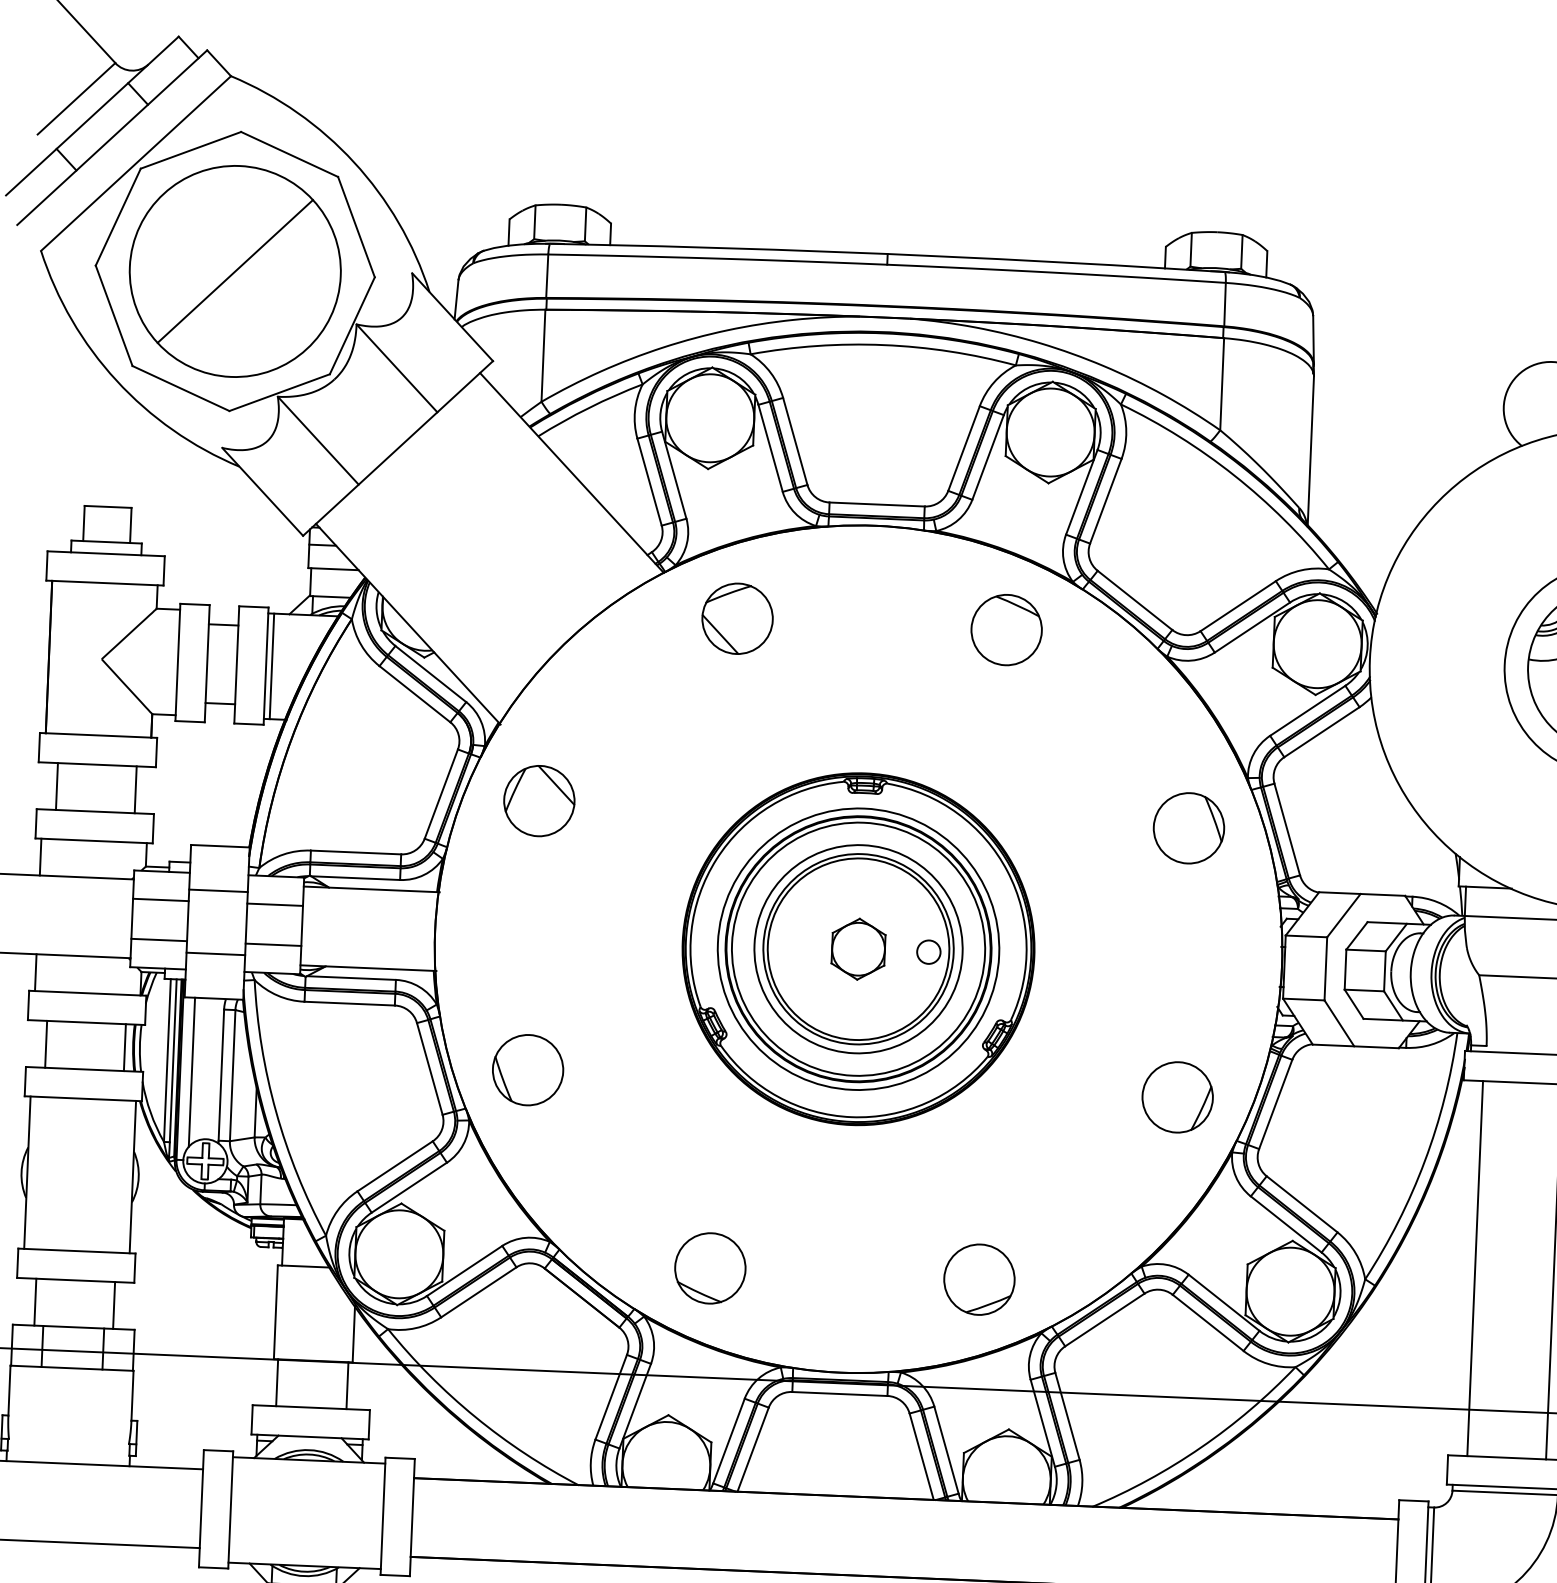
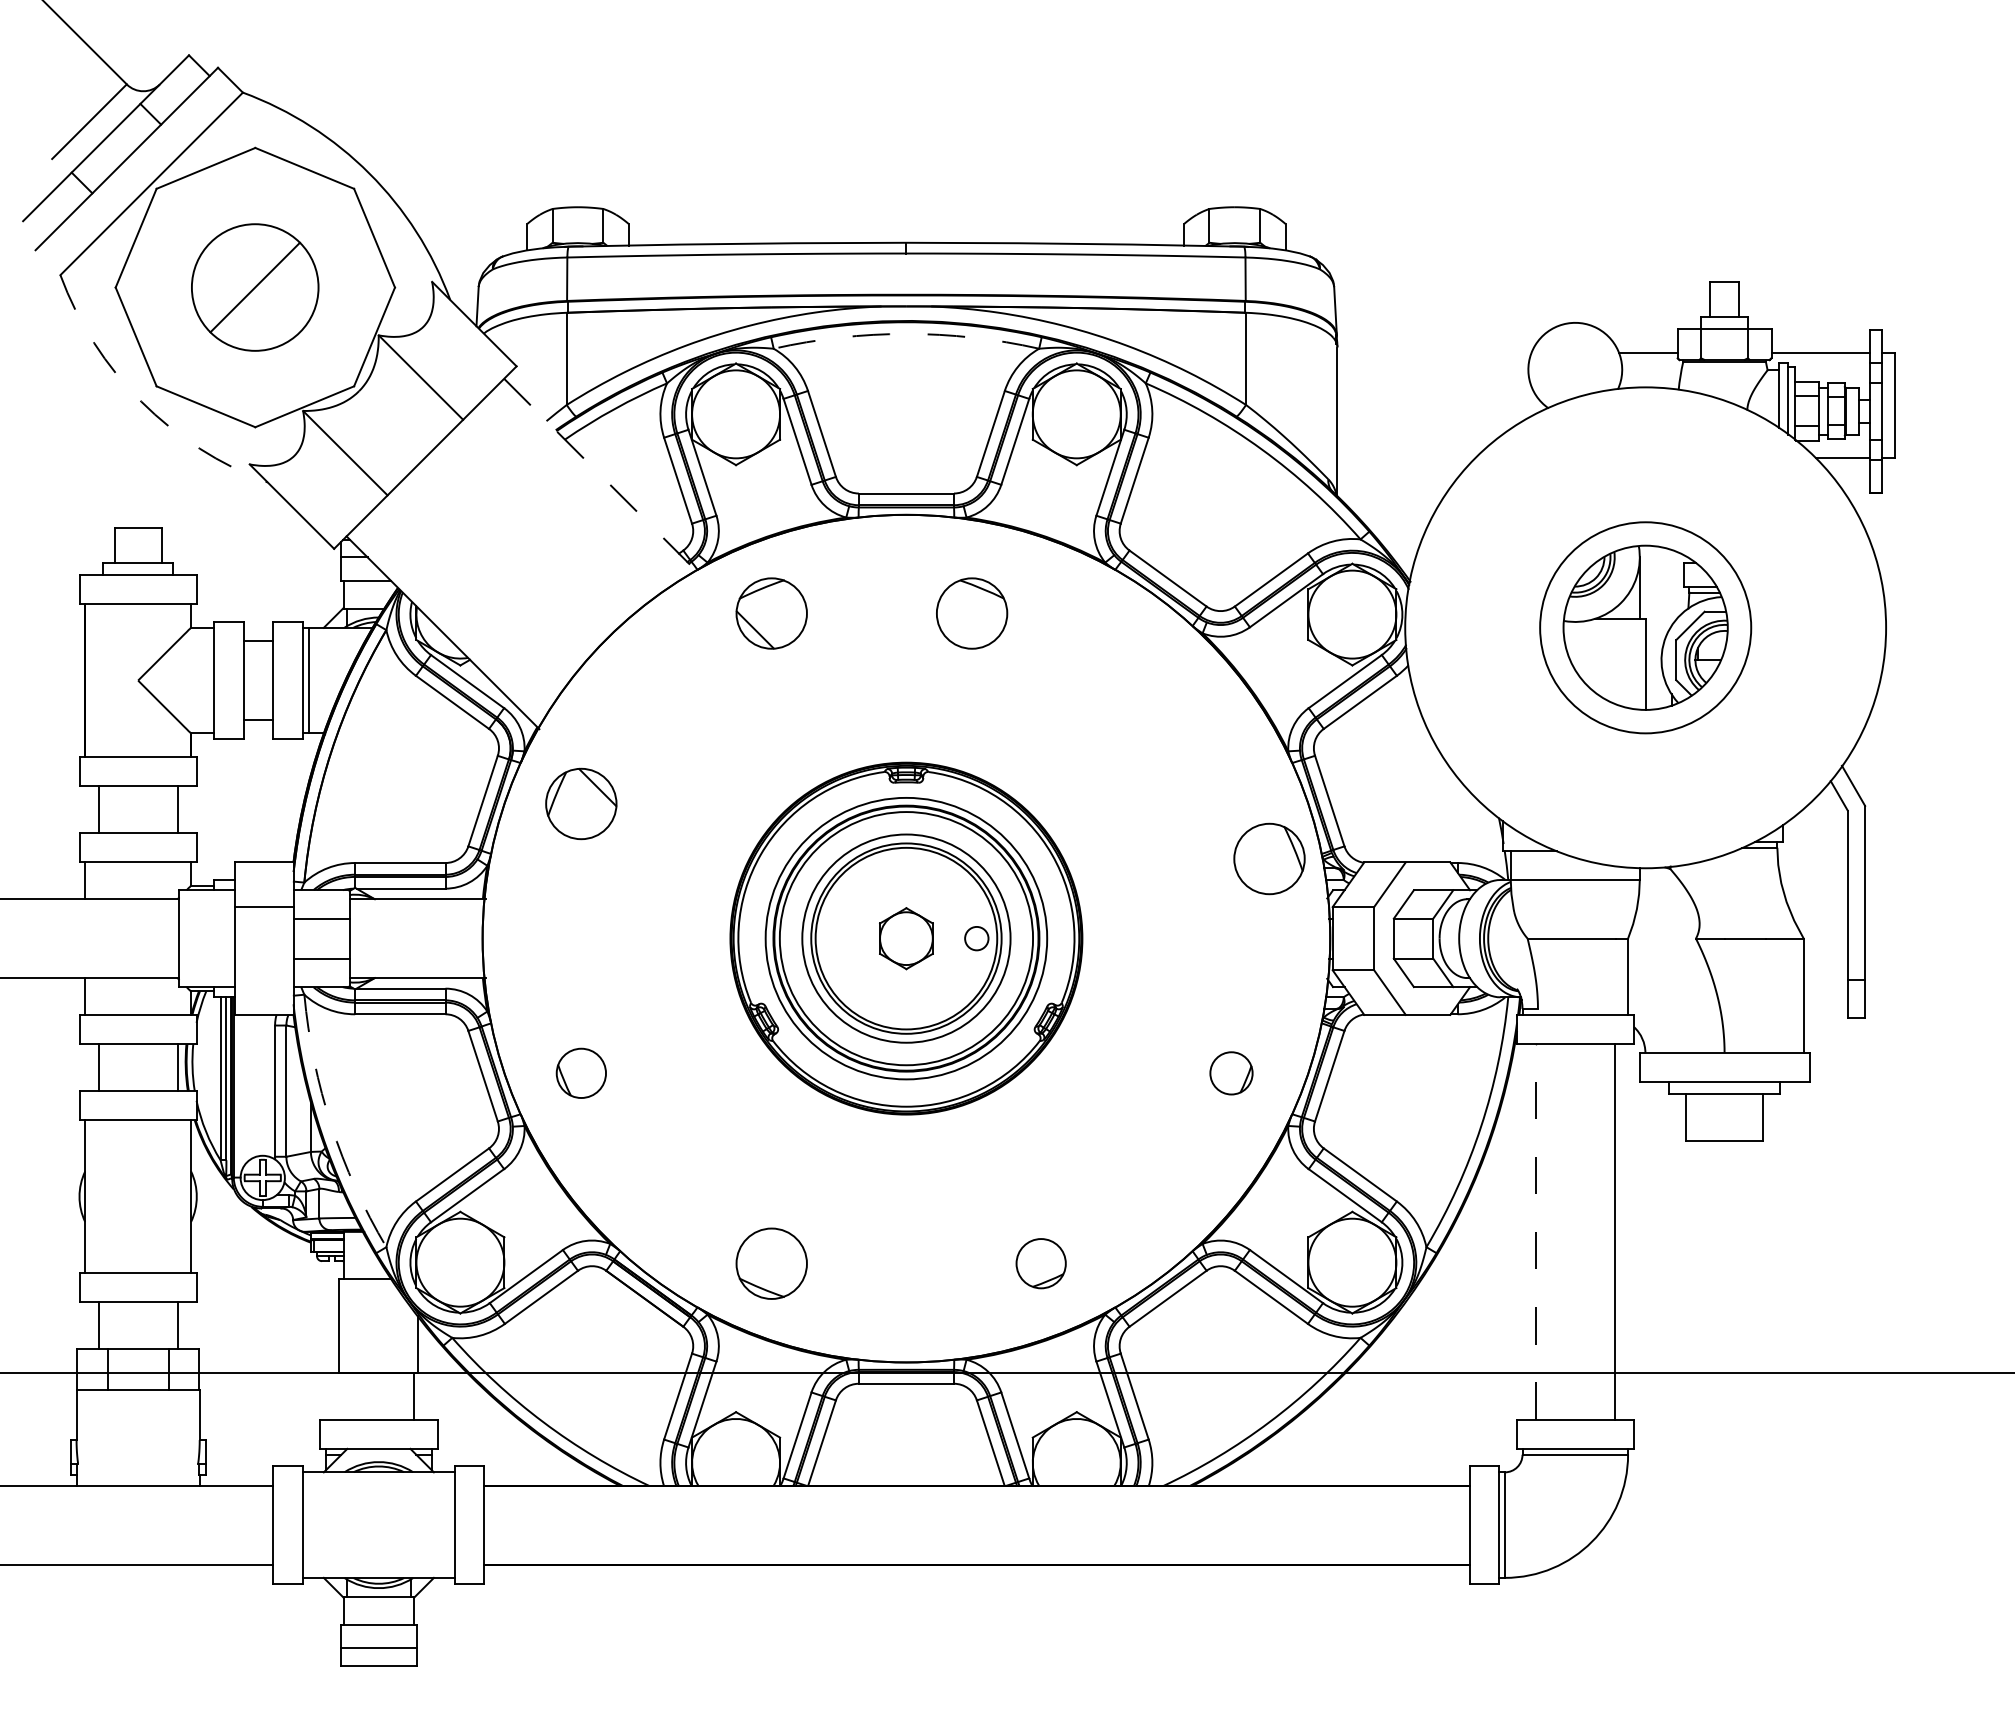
part: (234, 271) -> (254, 287), size x0.6
arc: (883, 344) -> (906, 333), solid -> dashed
arc: (116, 380) -> (141, 401), solid -> dashed
line: (572, 472) -> (600, 474), solid -> dashed
part: (1007, 630) -> (972, 613), moved
part: (1188, 827) -> (1269, 858), moved
line: (161, 899) -> (207, 918), removed
line: (159, 939) -> (207, 958), removed
line: (215, 954) -> (264, 970), removed
part: (528, 1070) -> (581, 1073), size x0.7
line: (191, 1072) -> (245, 1089), removed
part: (1177, 1097) -> (1231, 1073), size x0.6
arc: (276, 1111) -> (331, 1125), solid -> dashed
line: (1474, 1268) -> (1535, 1231), solid -> dashed
part: (979, 1279) -> (1041, 1263), size x0.7
line: (276, 1382) -> (343, 1395), removed

